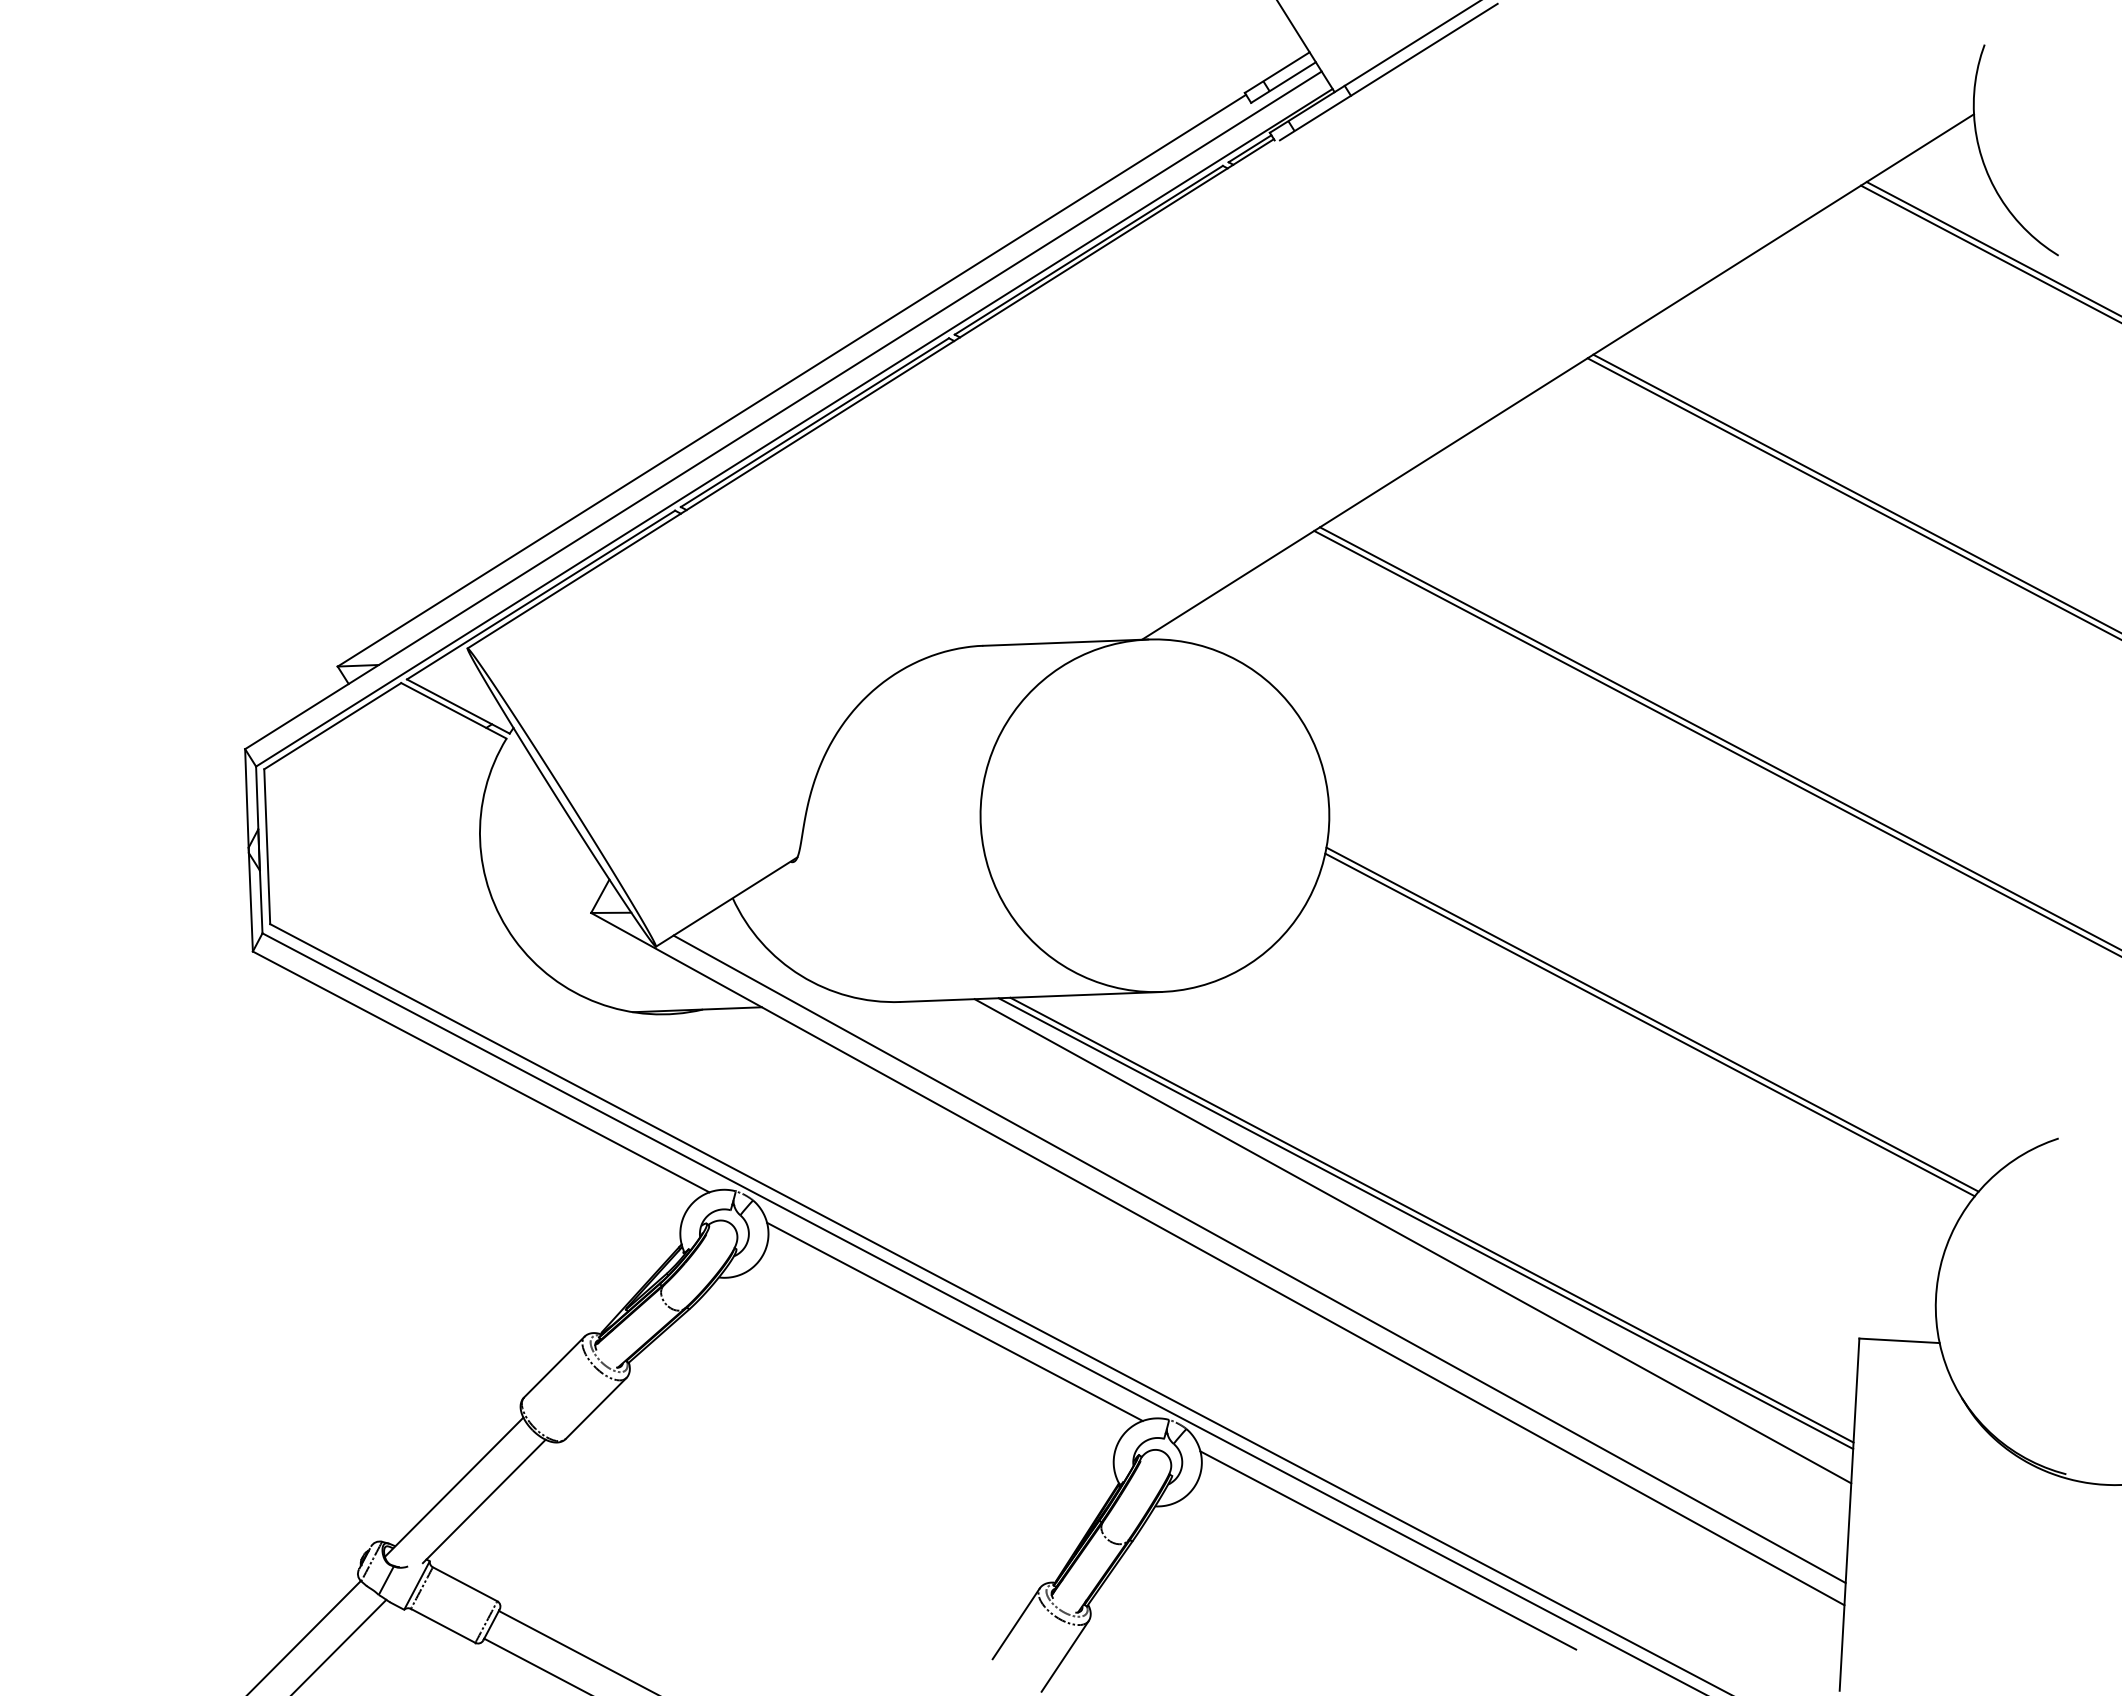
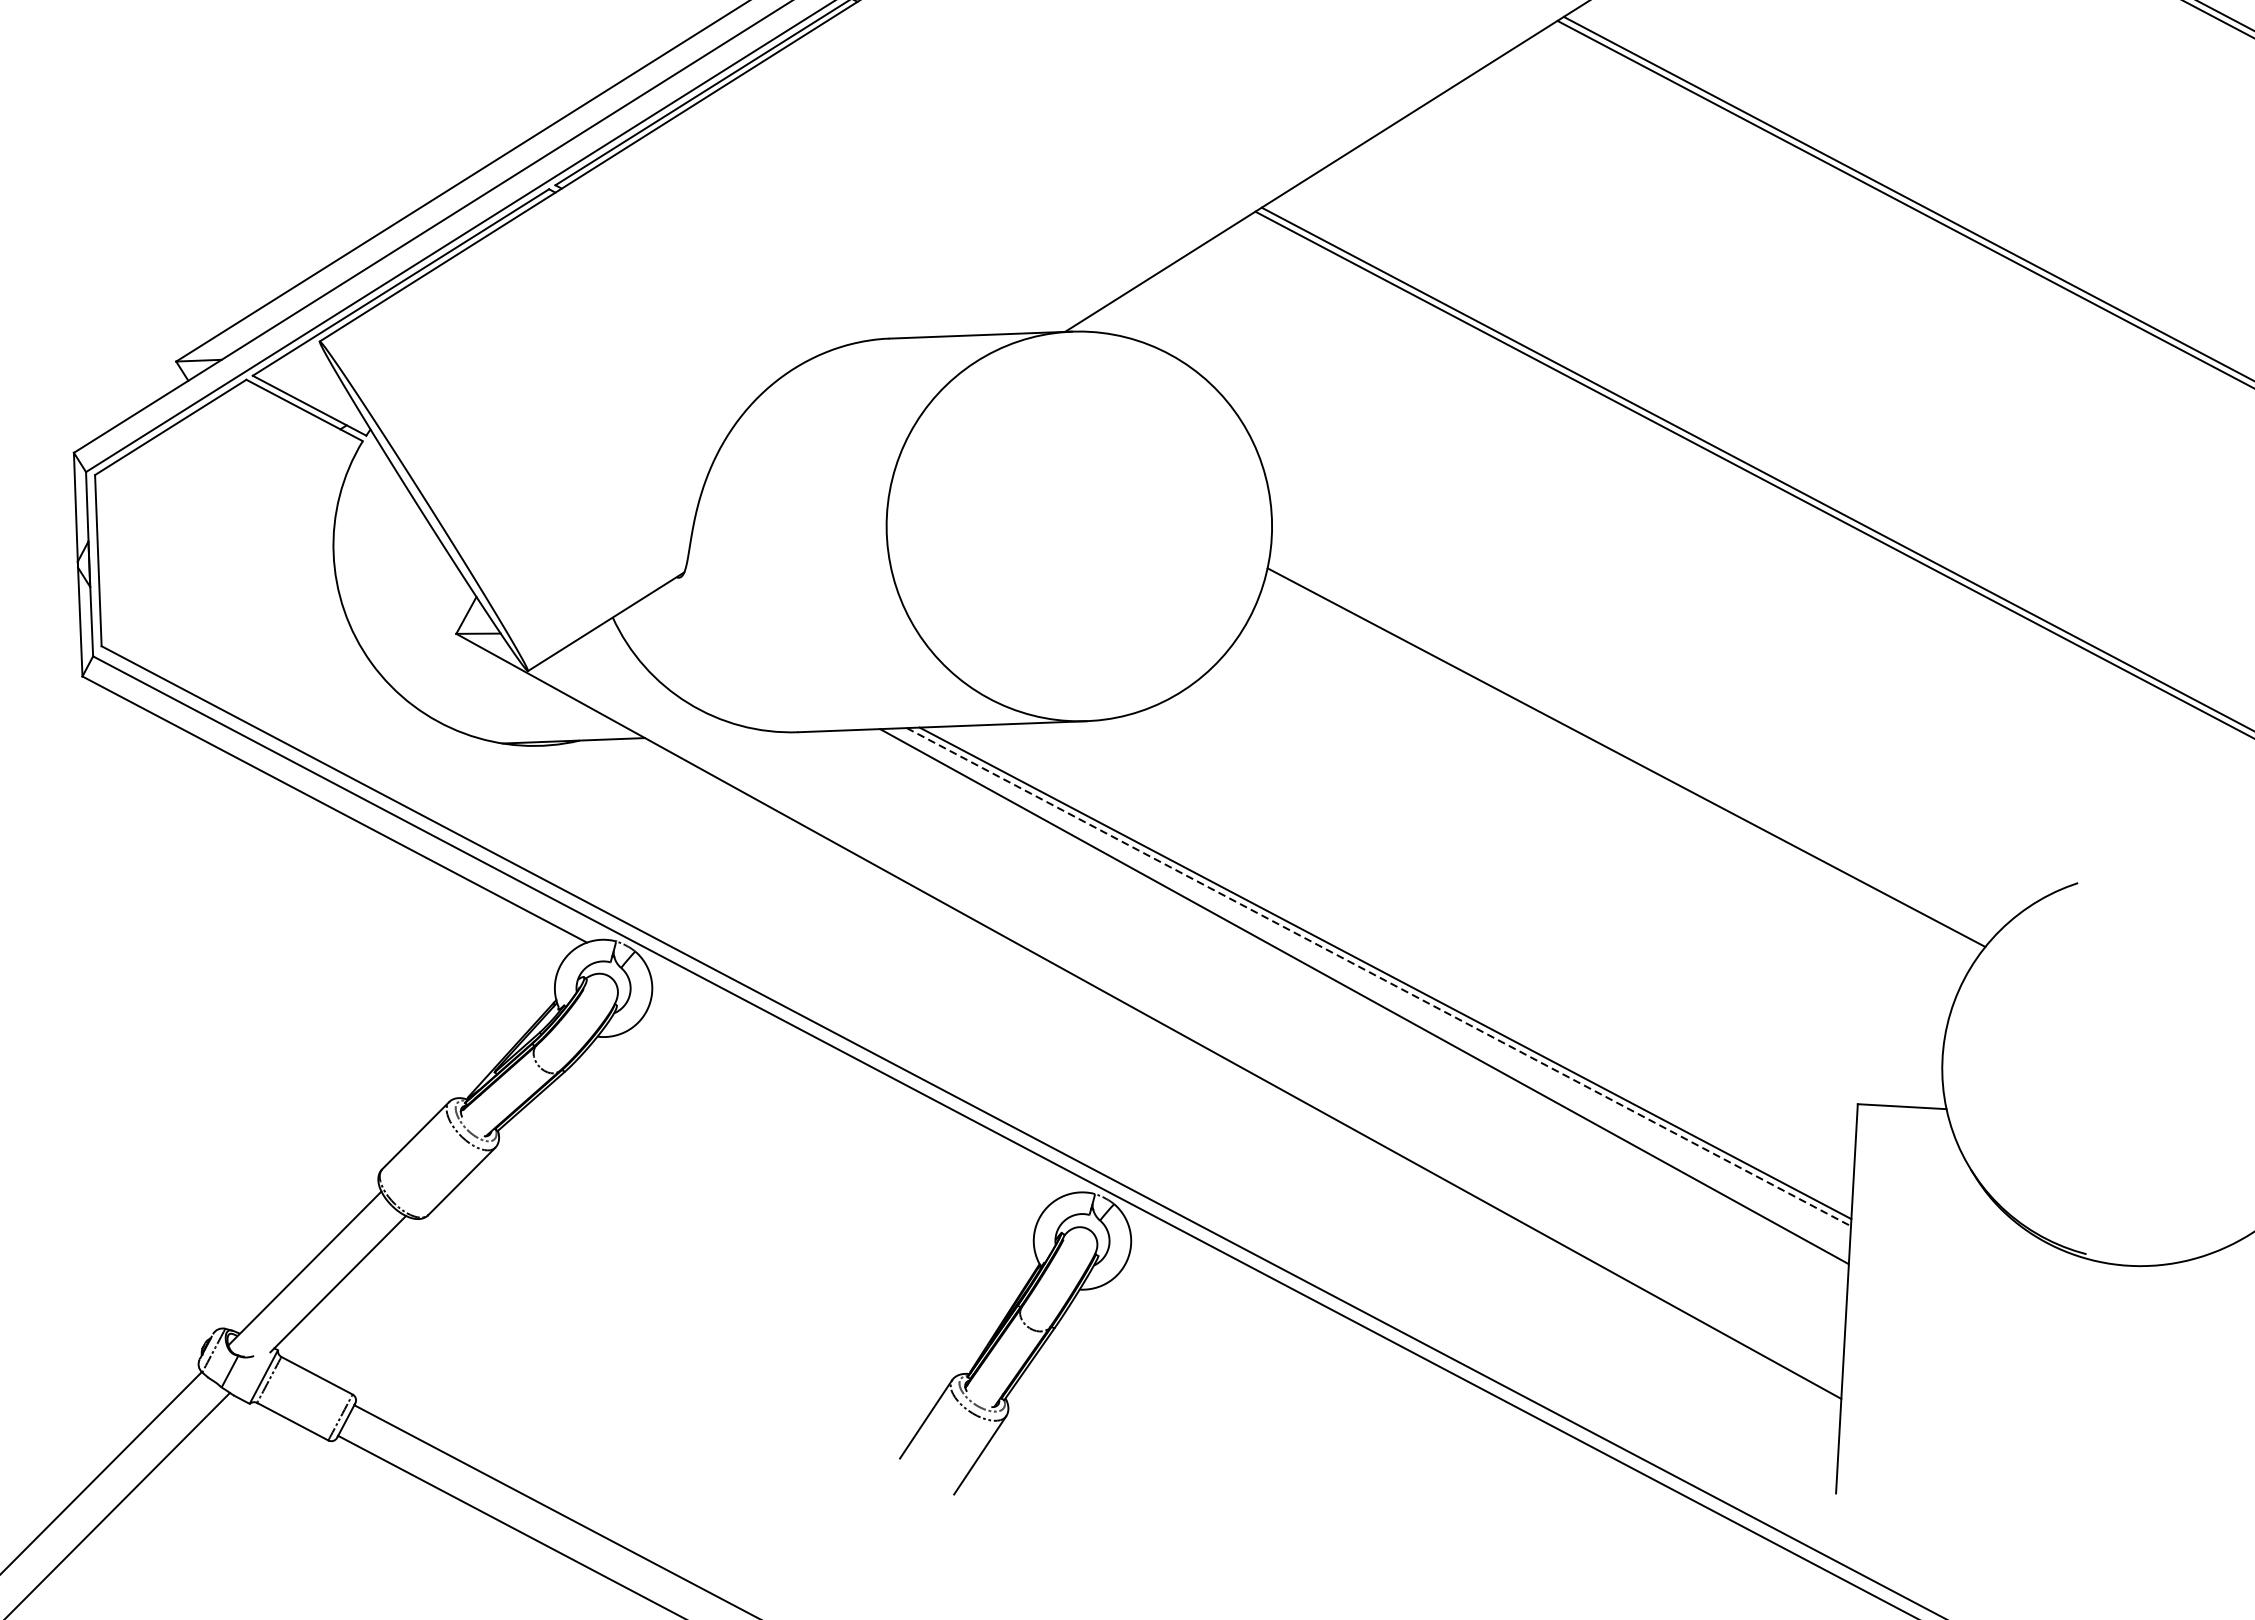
line: (1652, 1019) -> (1629, 751), removed
line: (1426, 1223) -> (1379, 977), solid -> dashed
line: (1259, 1259) -> (1194, 1016), removed
line: (954, 1321) -> (857, 1085), removed
line: (1388, 1550) -> (1337, 1338), removed

